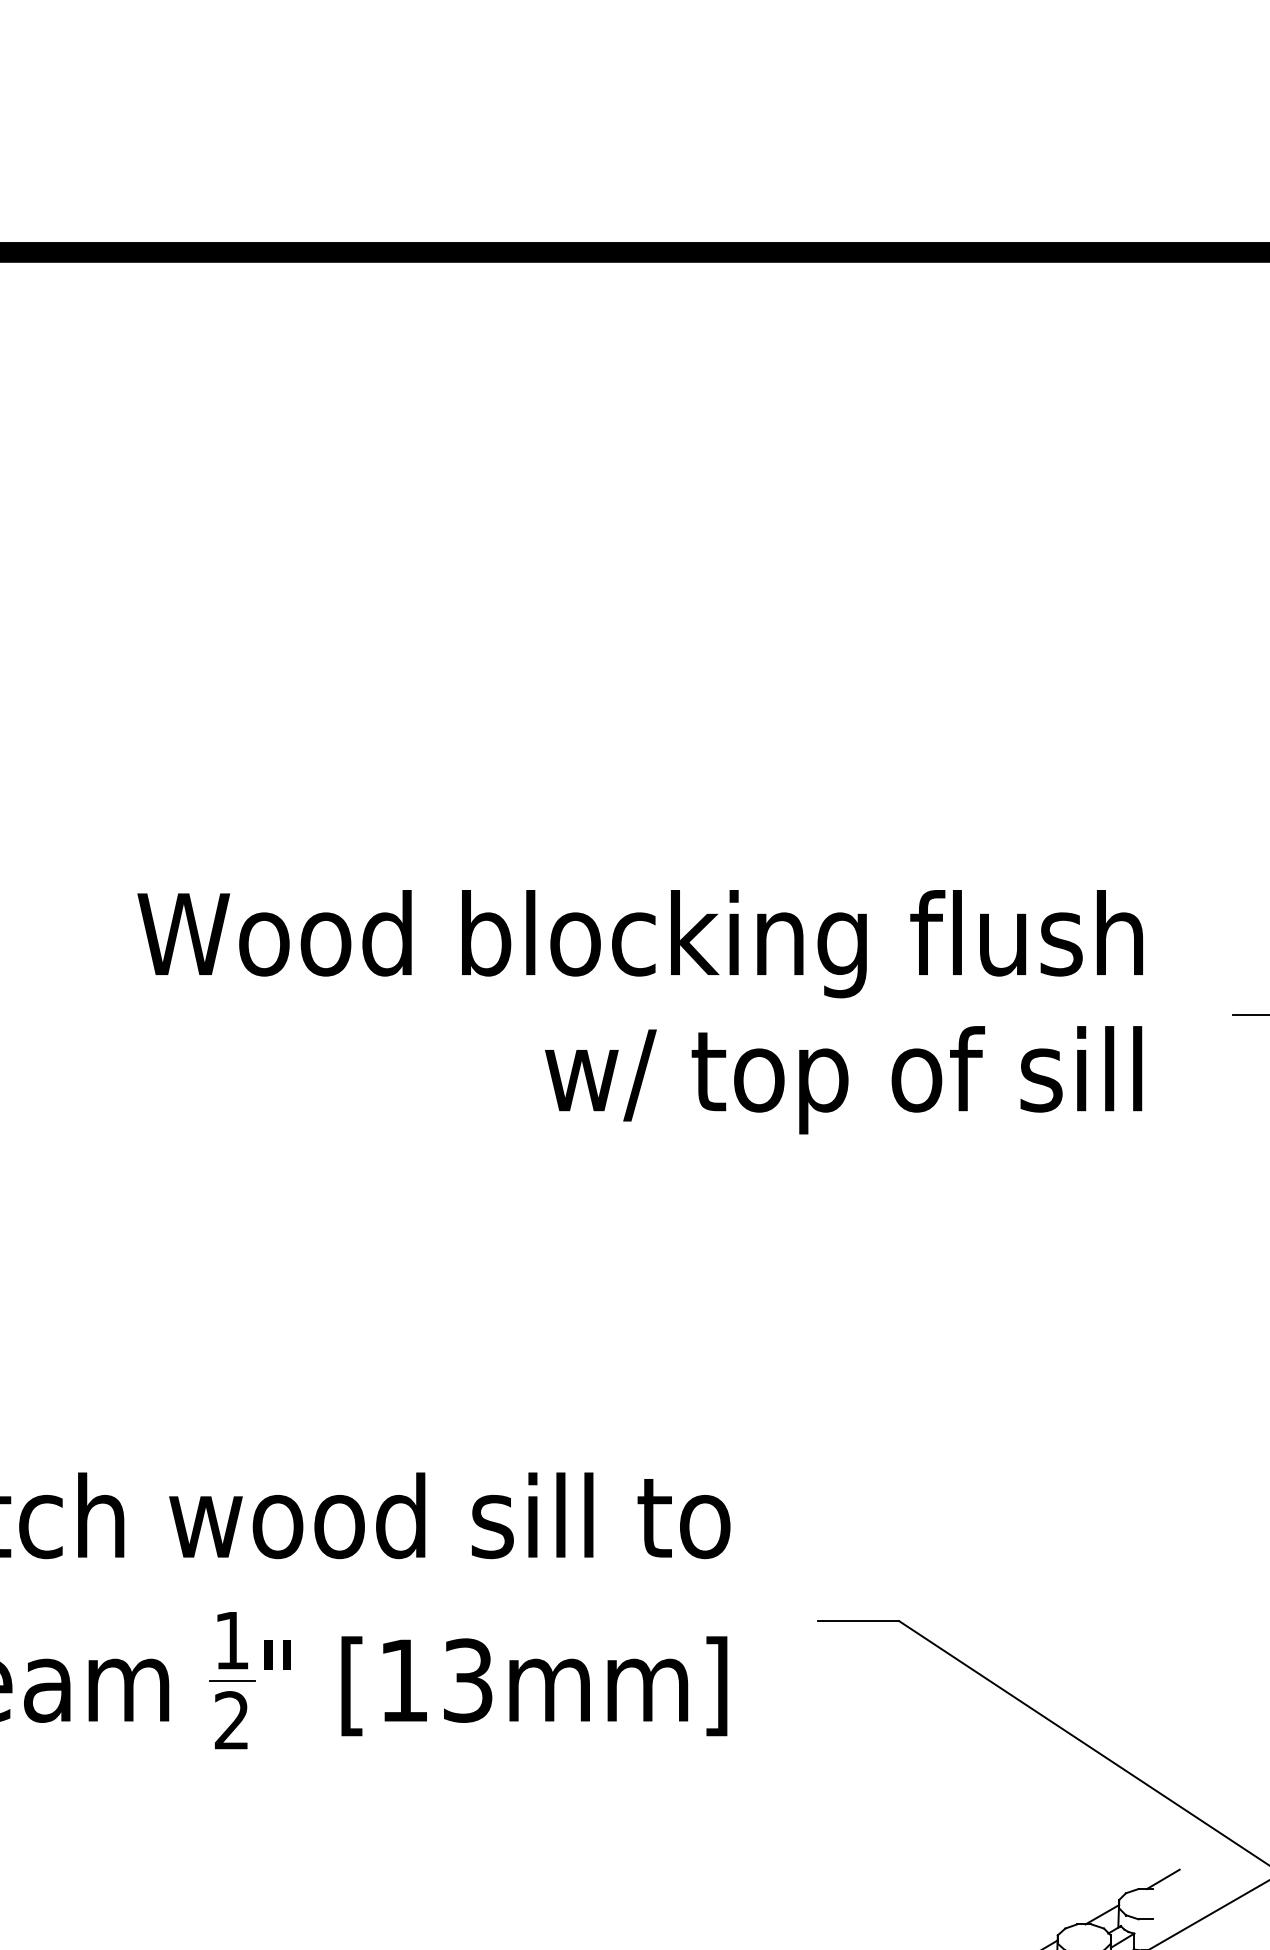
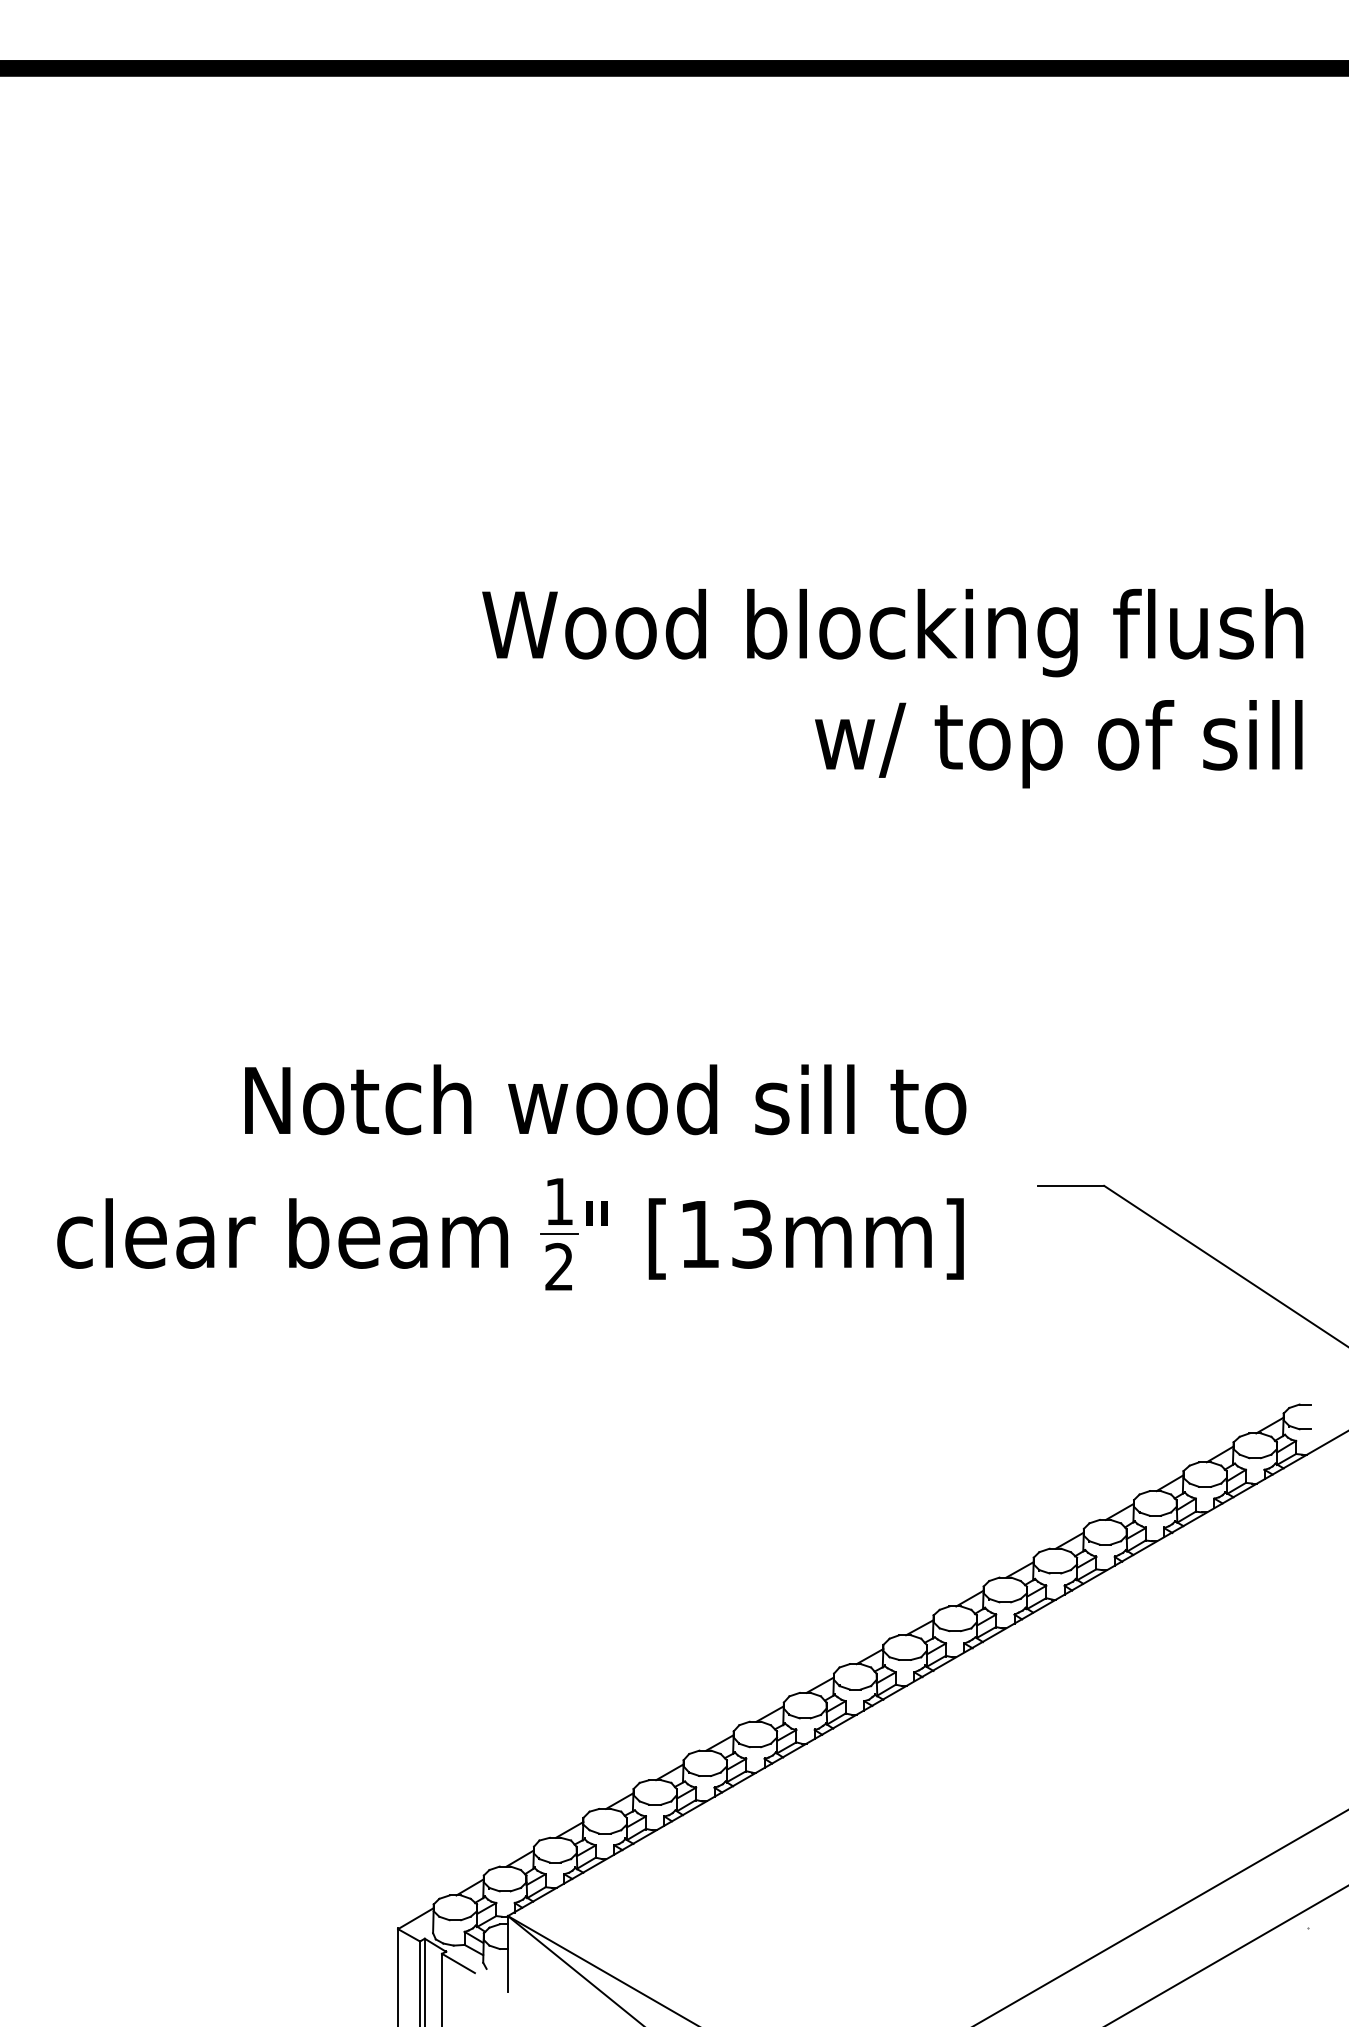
line: (1162, 1879) -> (1319, 1396), removed

